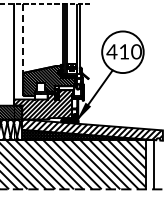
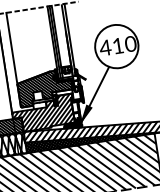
line: (23, 39) -> (12, 49), dashed -> solid

